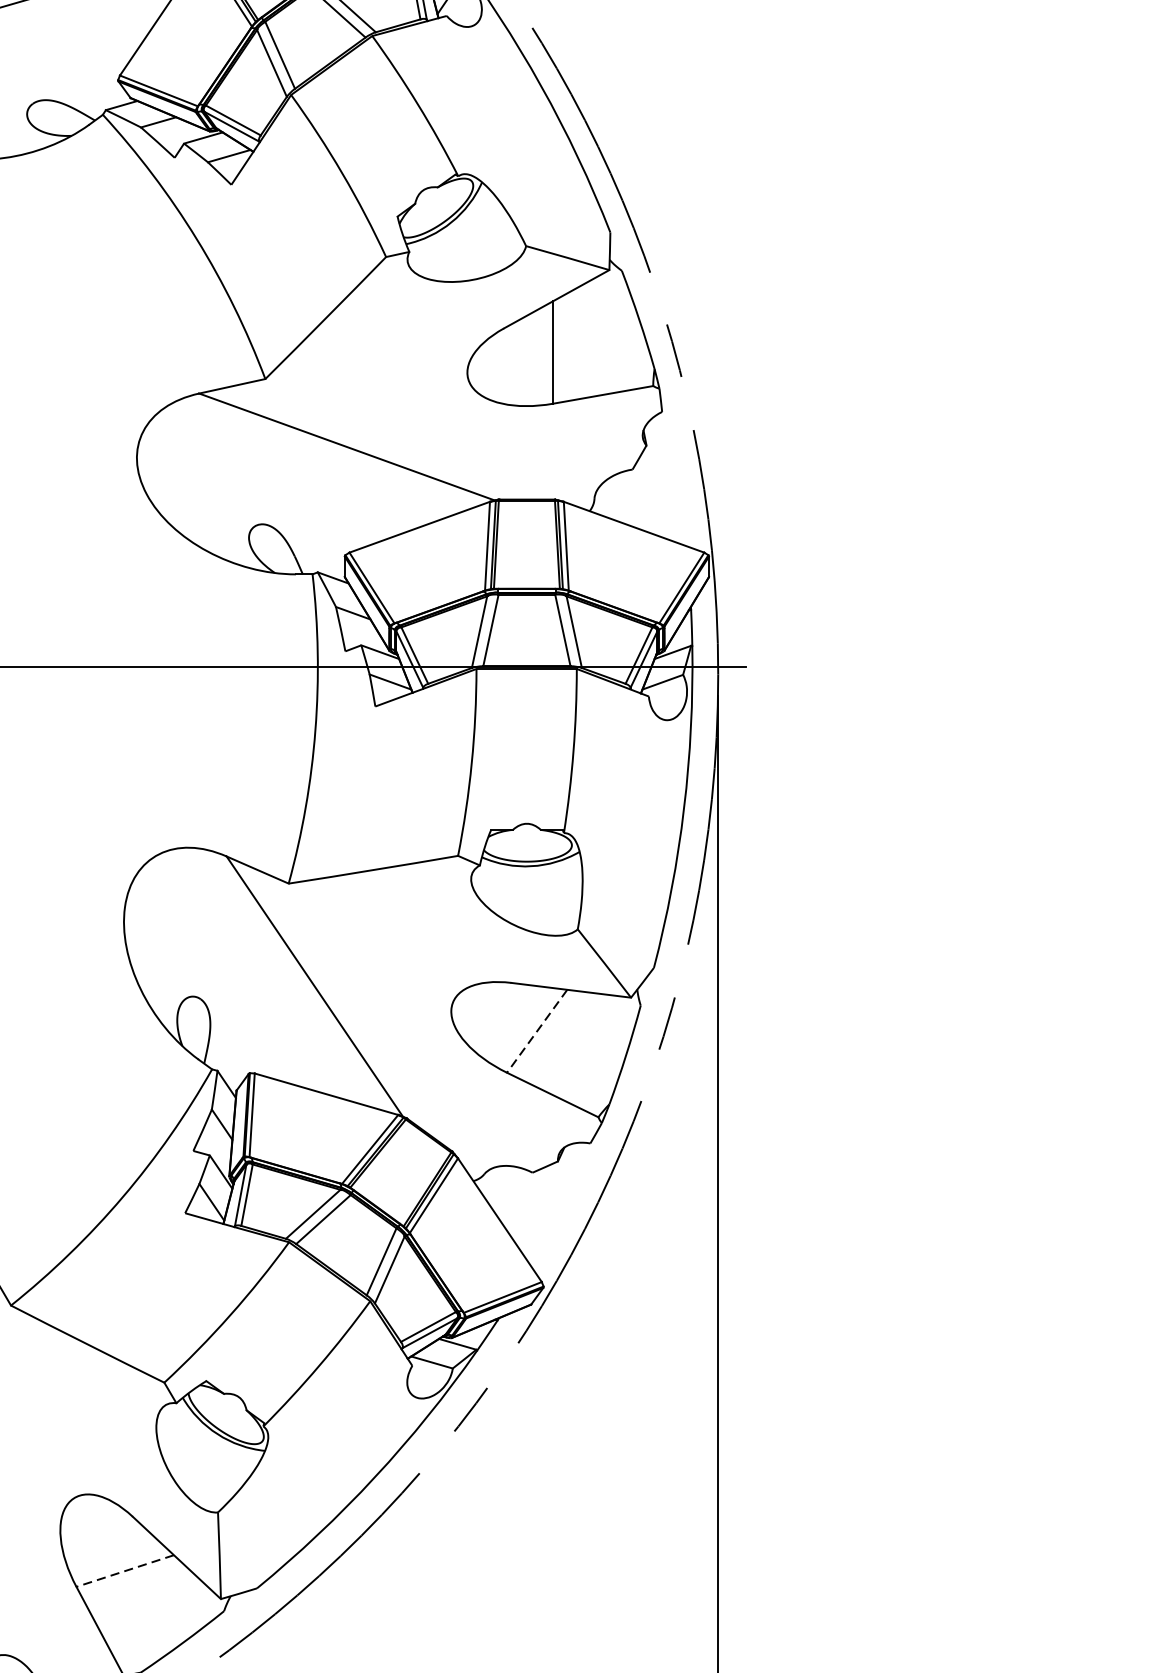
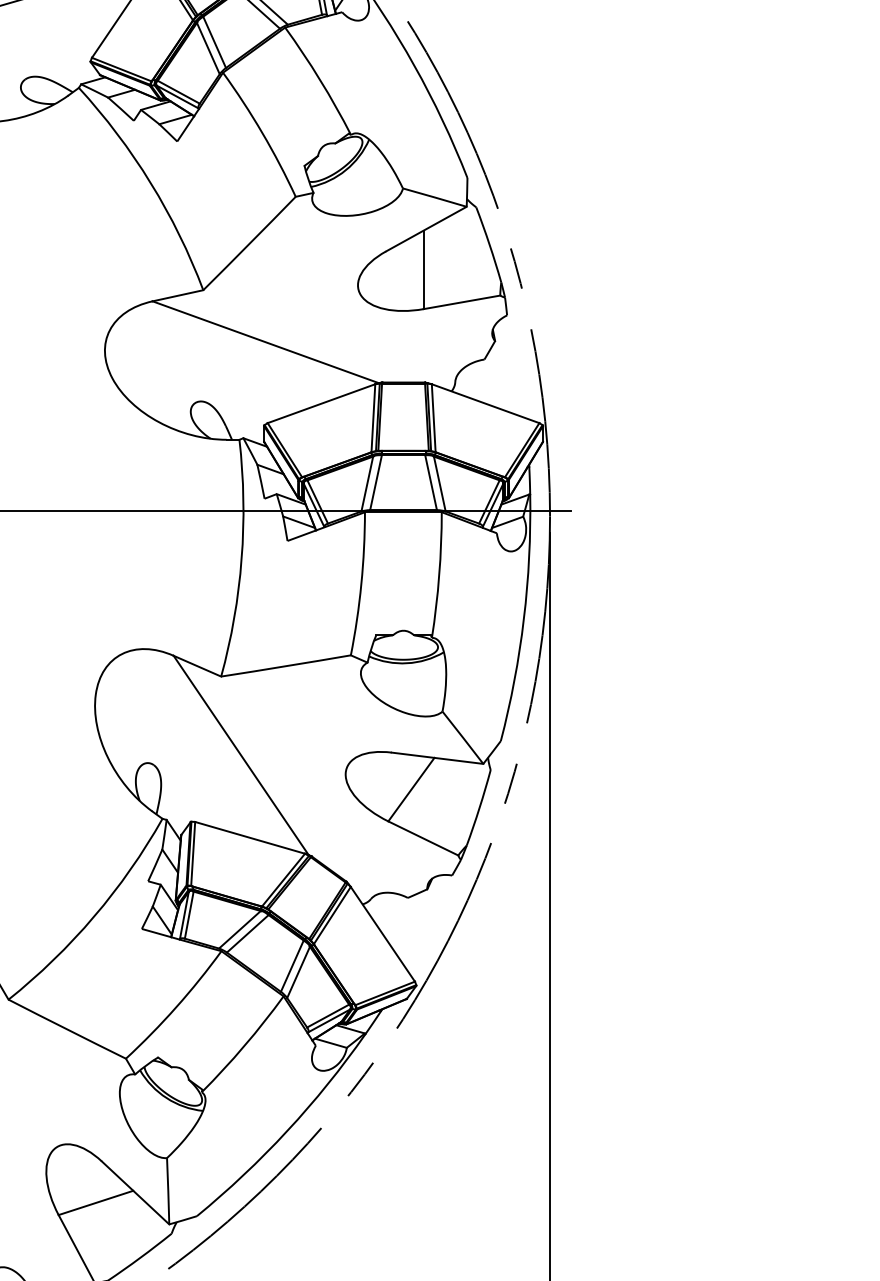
line: (537, 1032) -> (411, 790), dashed -> solid
line: (124, 1571) -> (95, 1203), dashed -> solid

